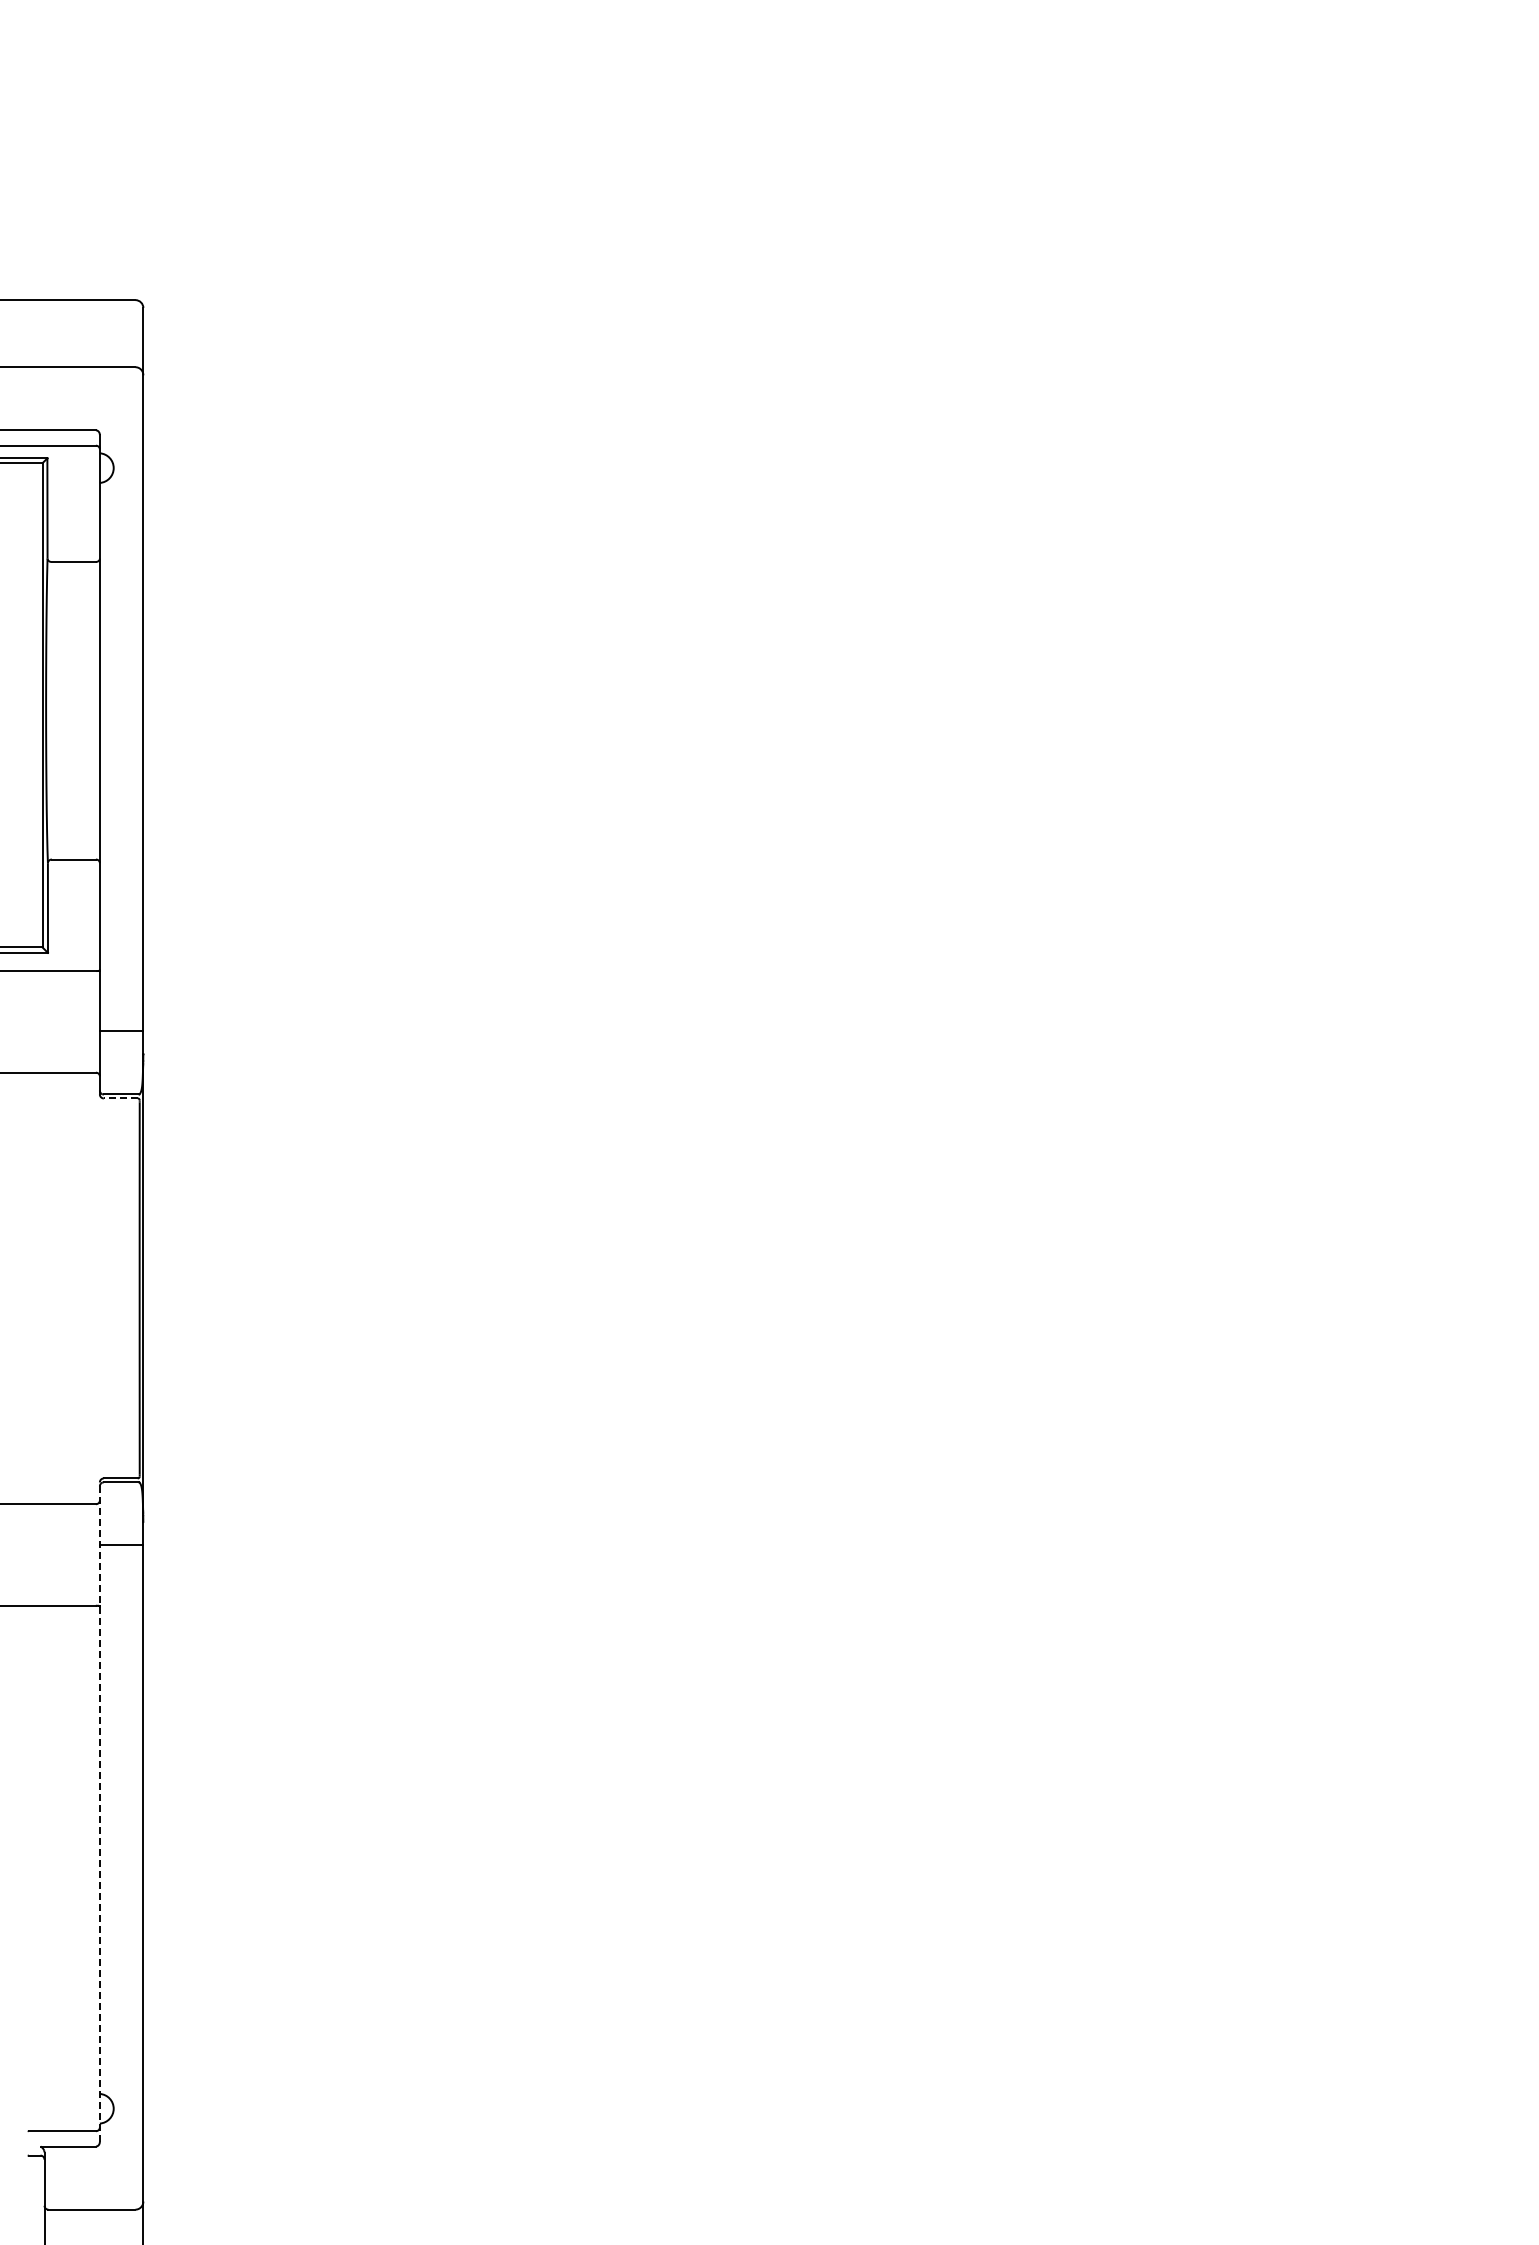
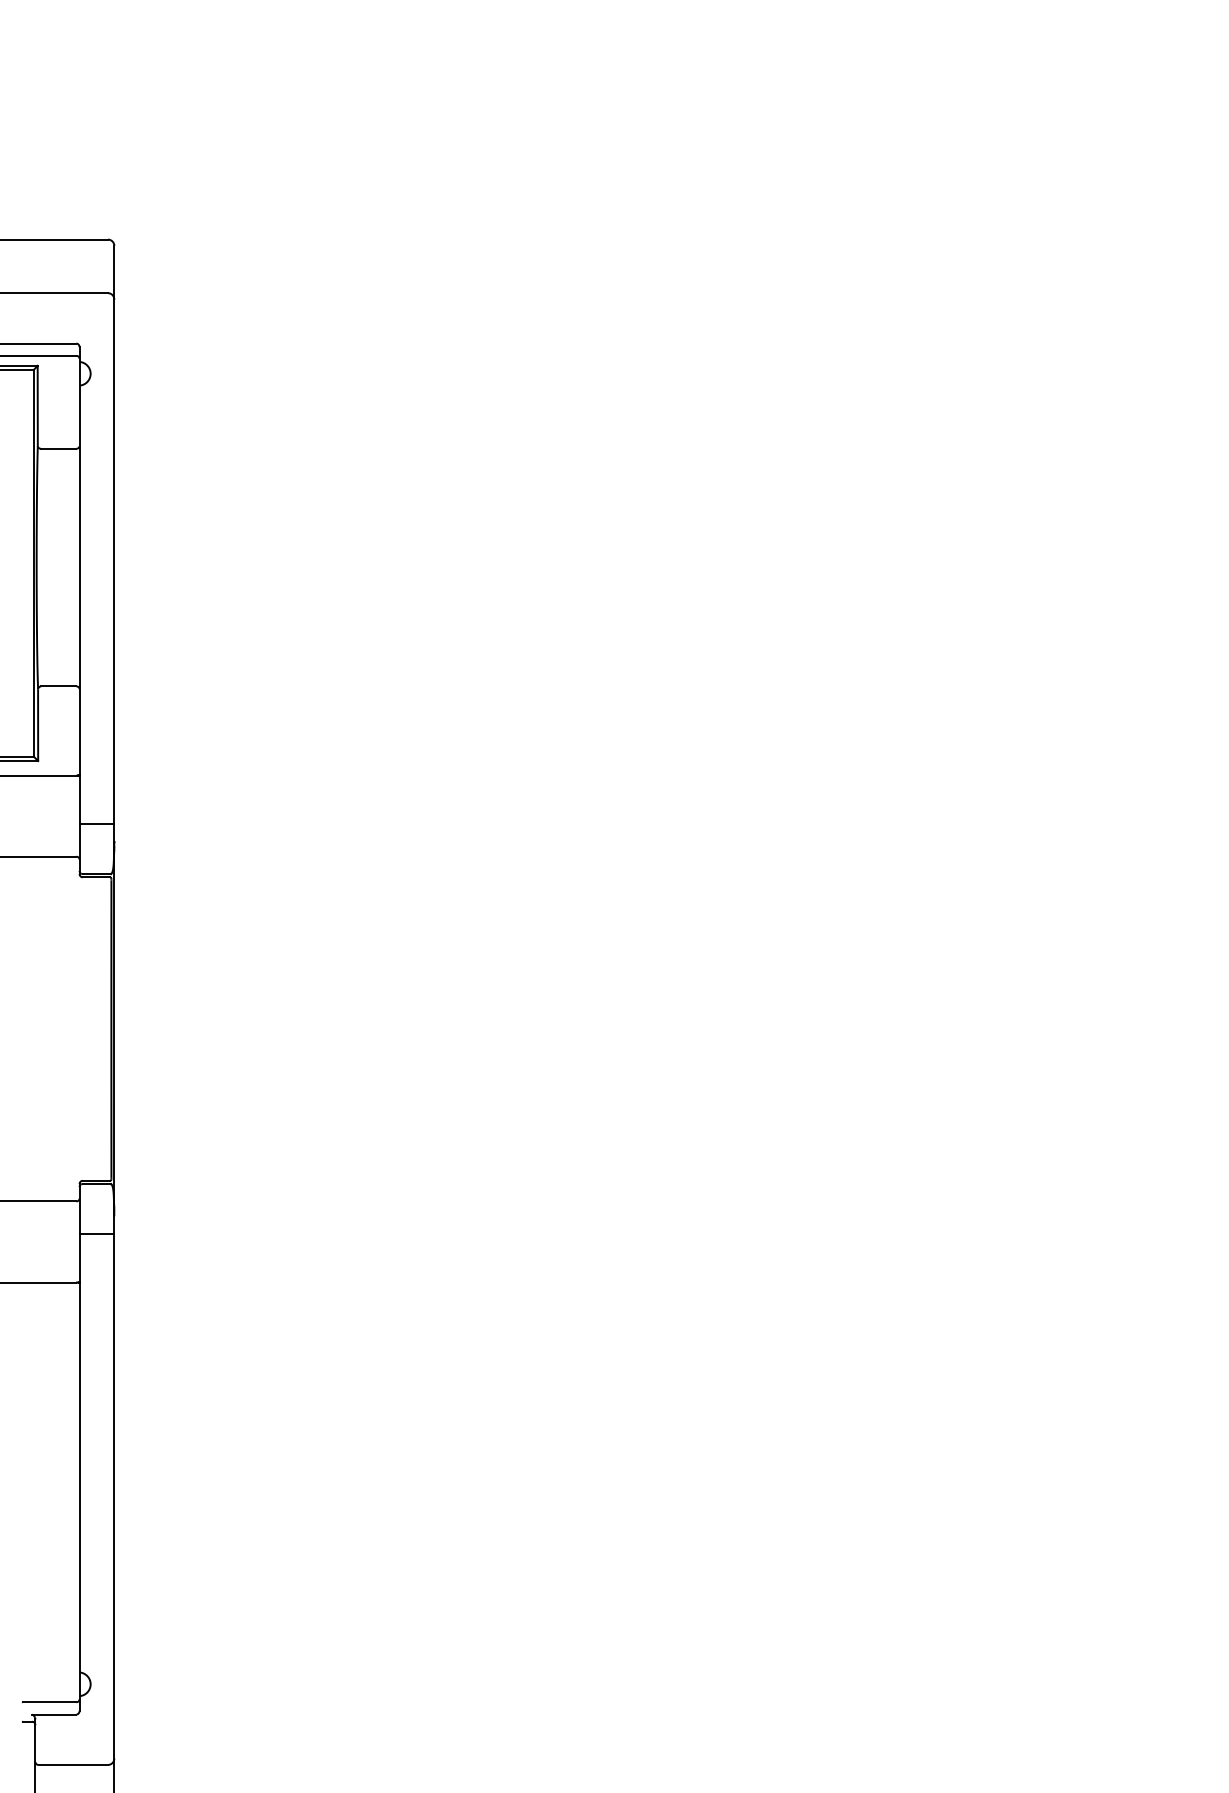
line: (120, 1098) -> (96, 877), dashed -> solid
line: (99, 1812) -> (79, 1447), dashed -> solid

